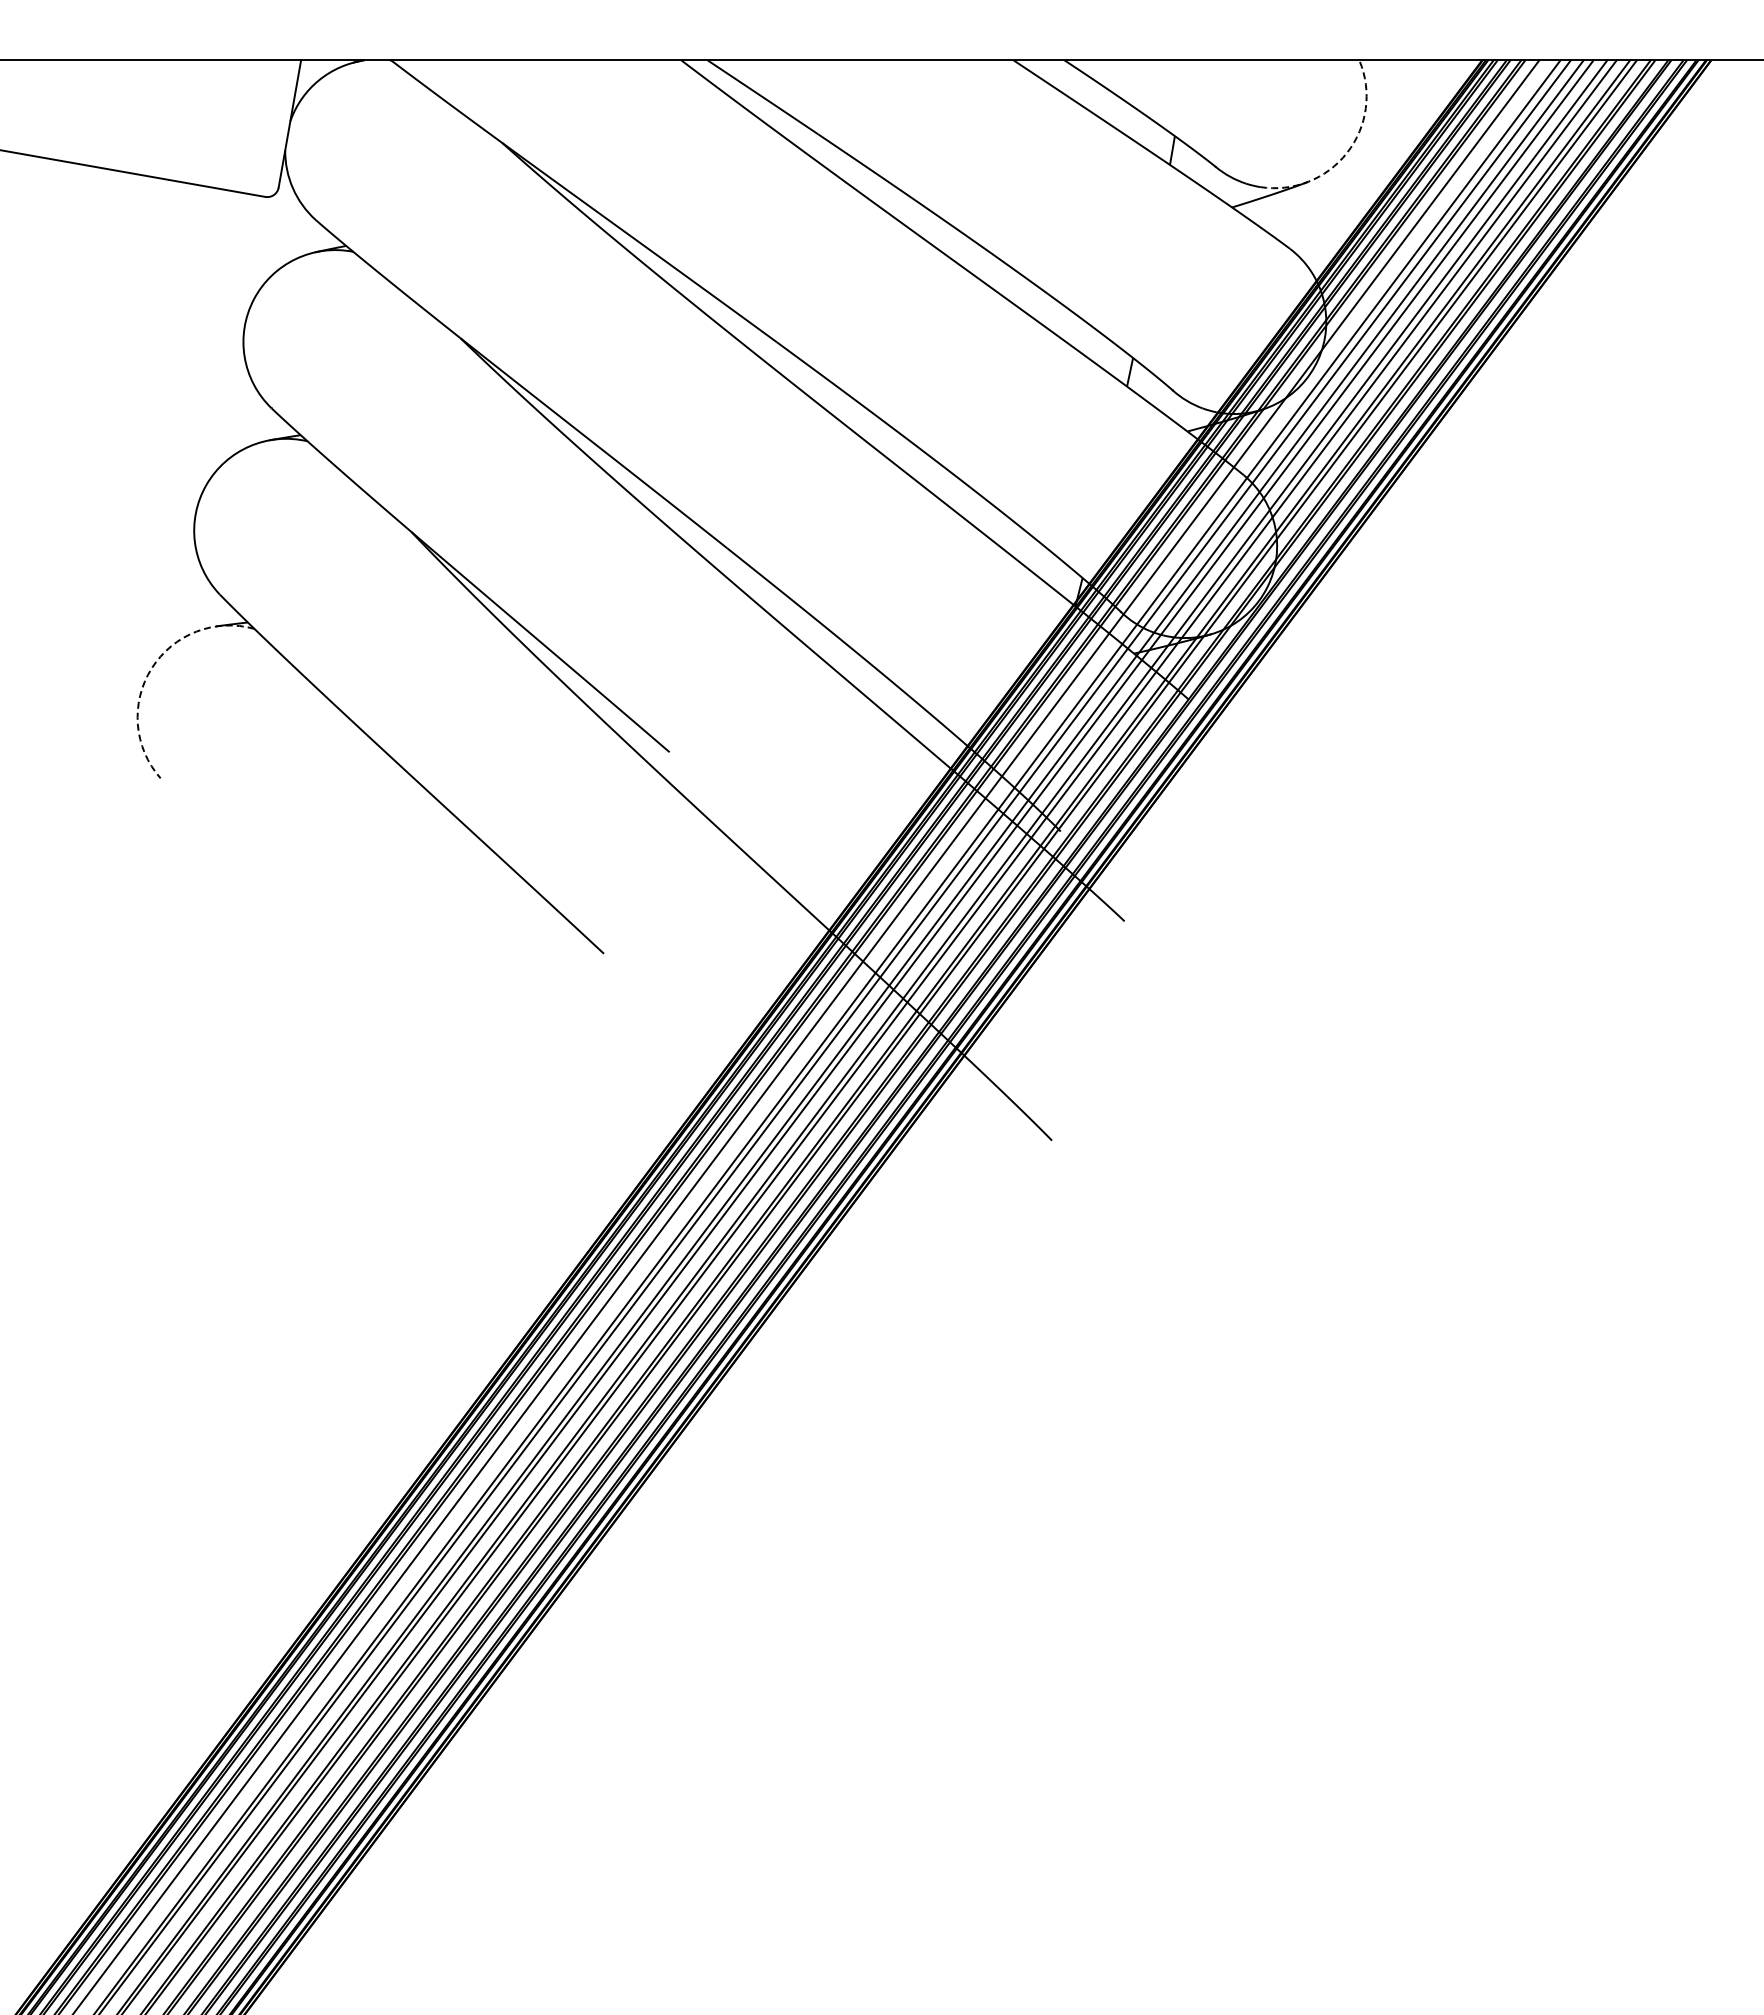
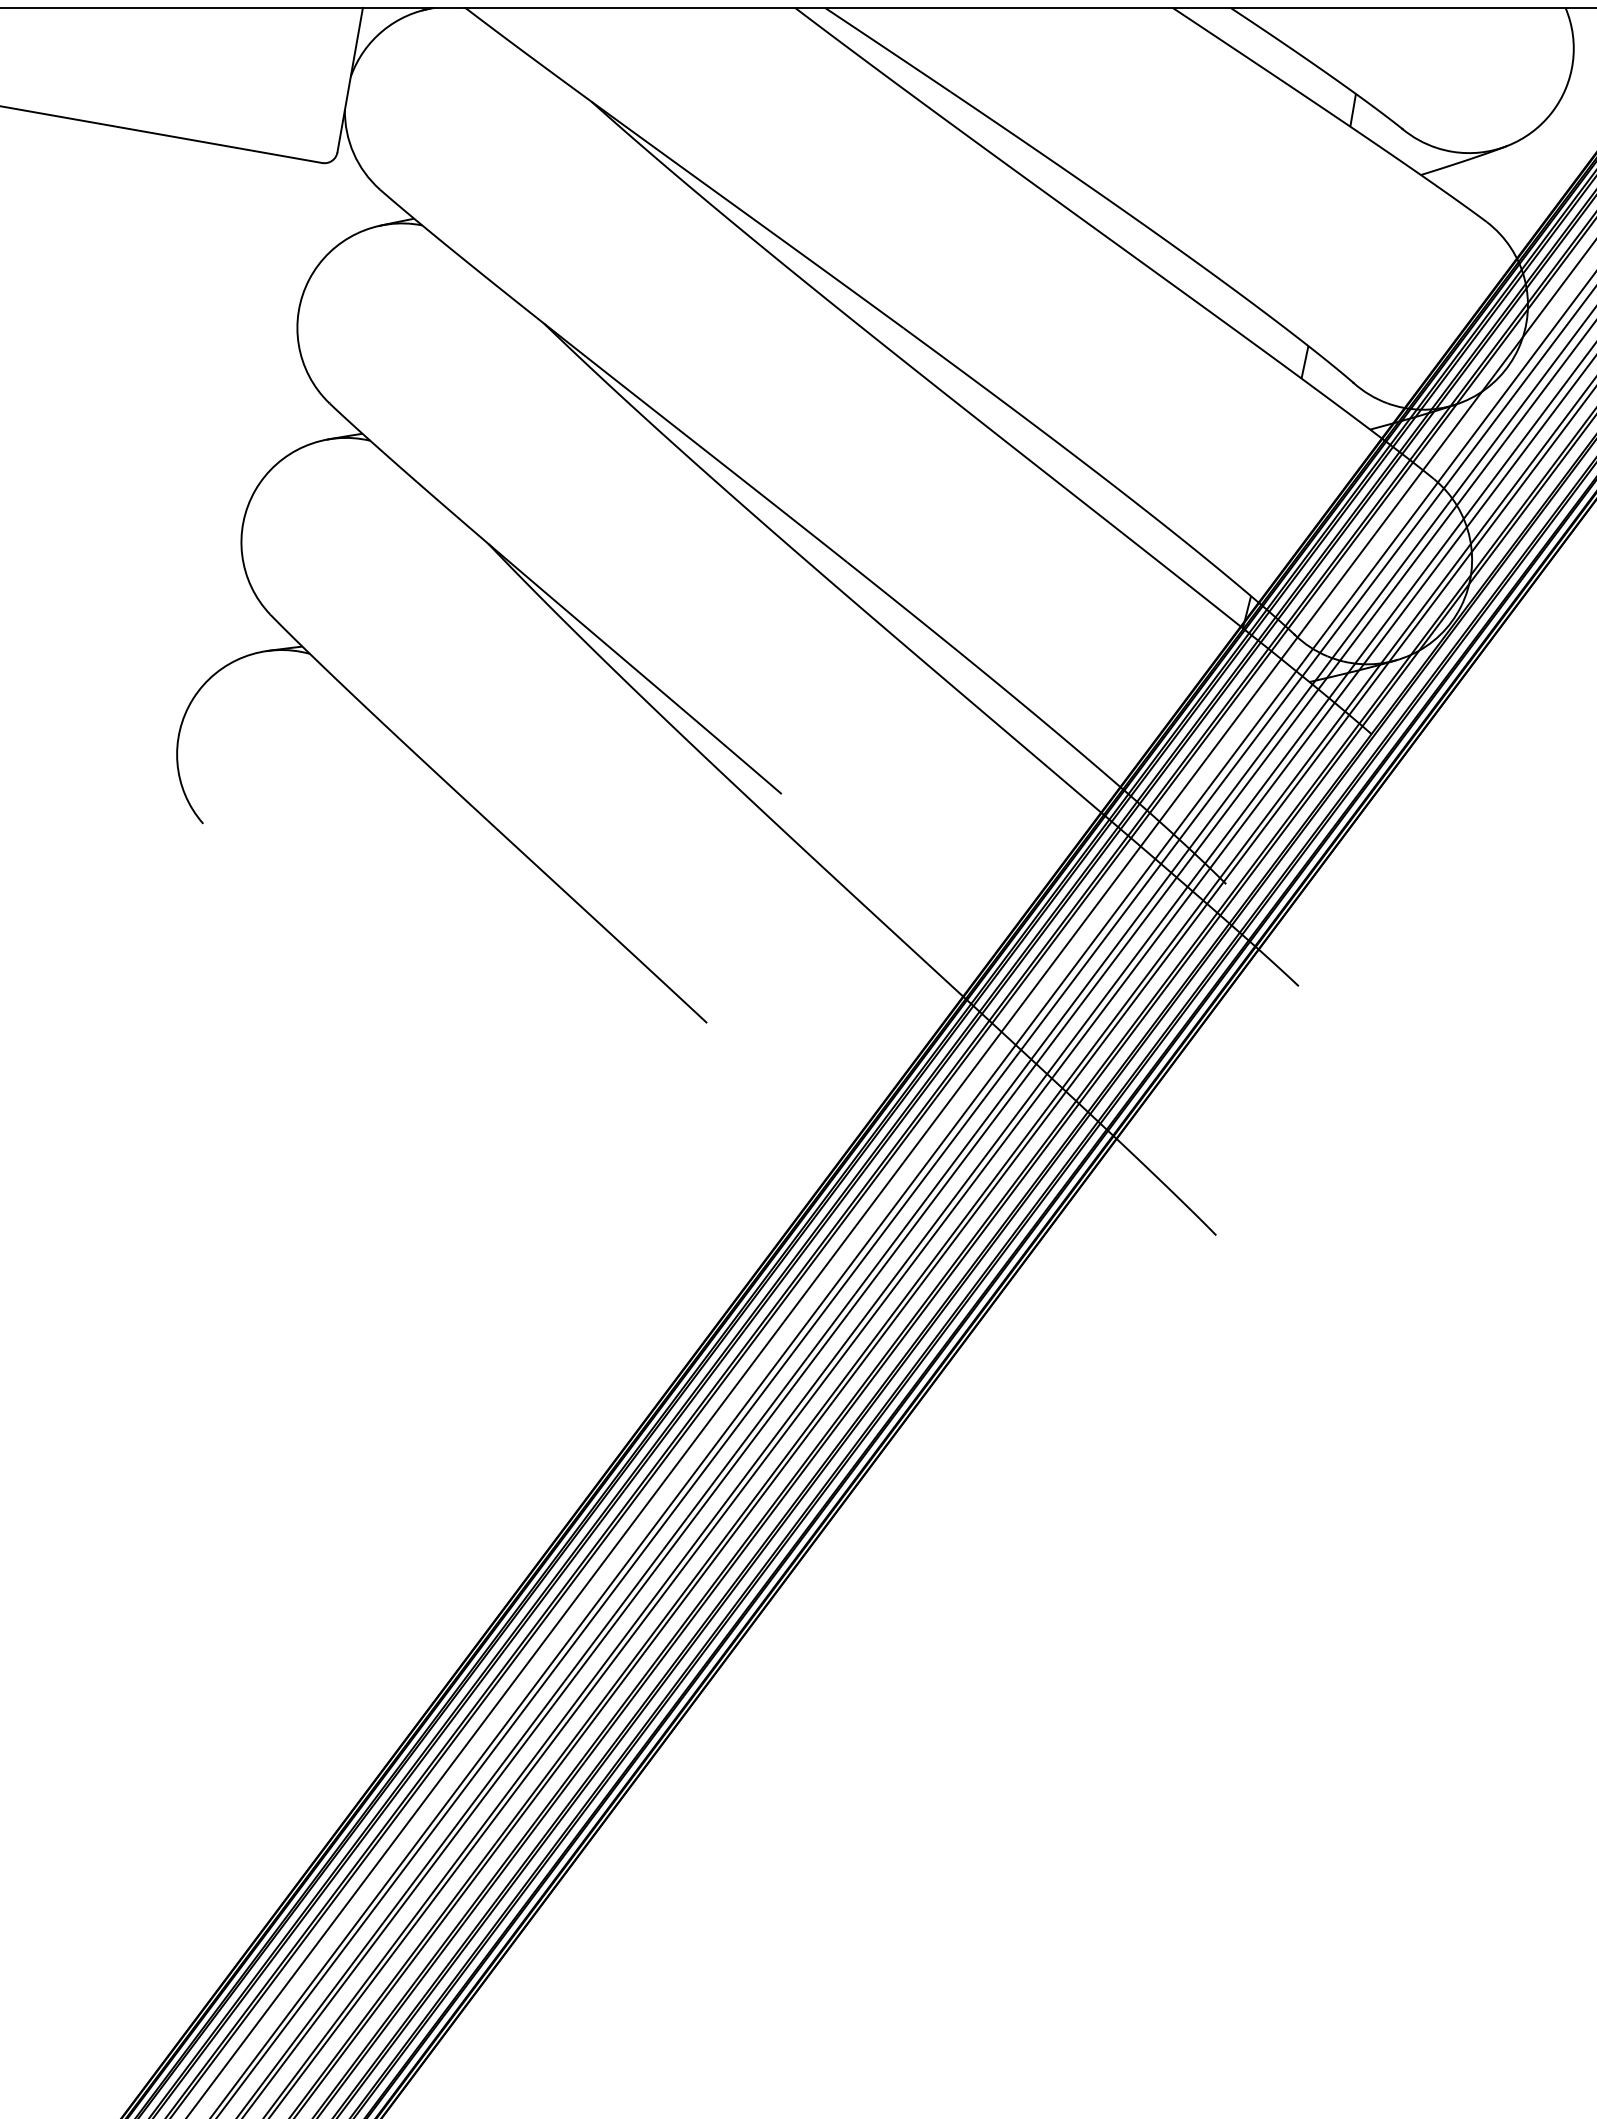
arc: (1347, 152) -> (1552, 112), dashed -> solid
arc: (151, 668) -> (192, 698), dashed -> solid

